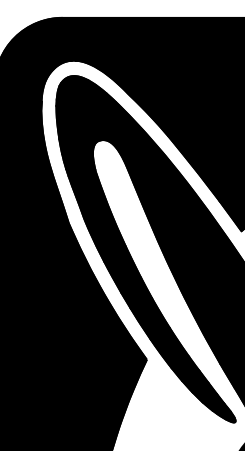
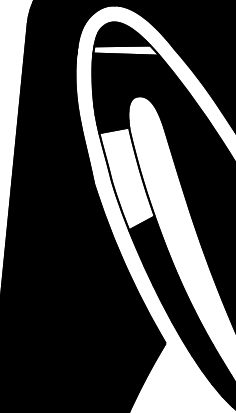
fill: (85, 99) -> (126, 49), removed
fill: (96, 215) -> (125, 178), removed

